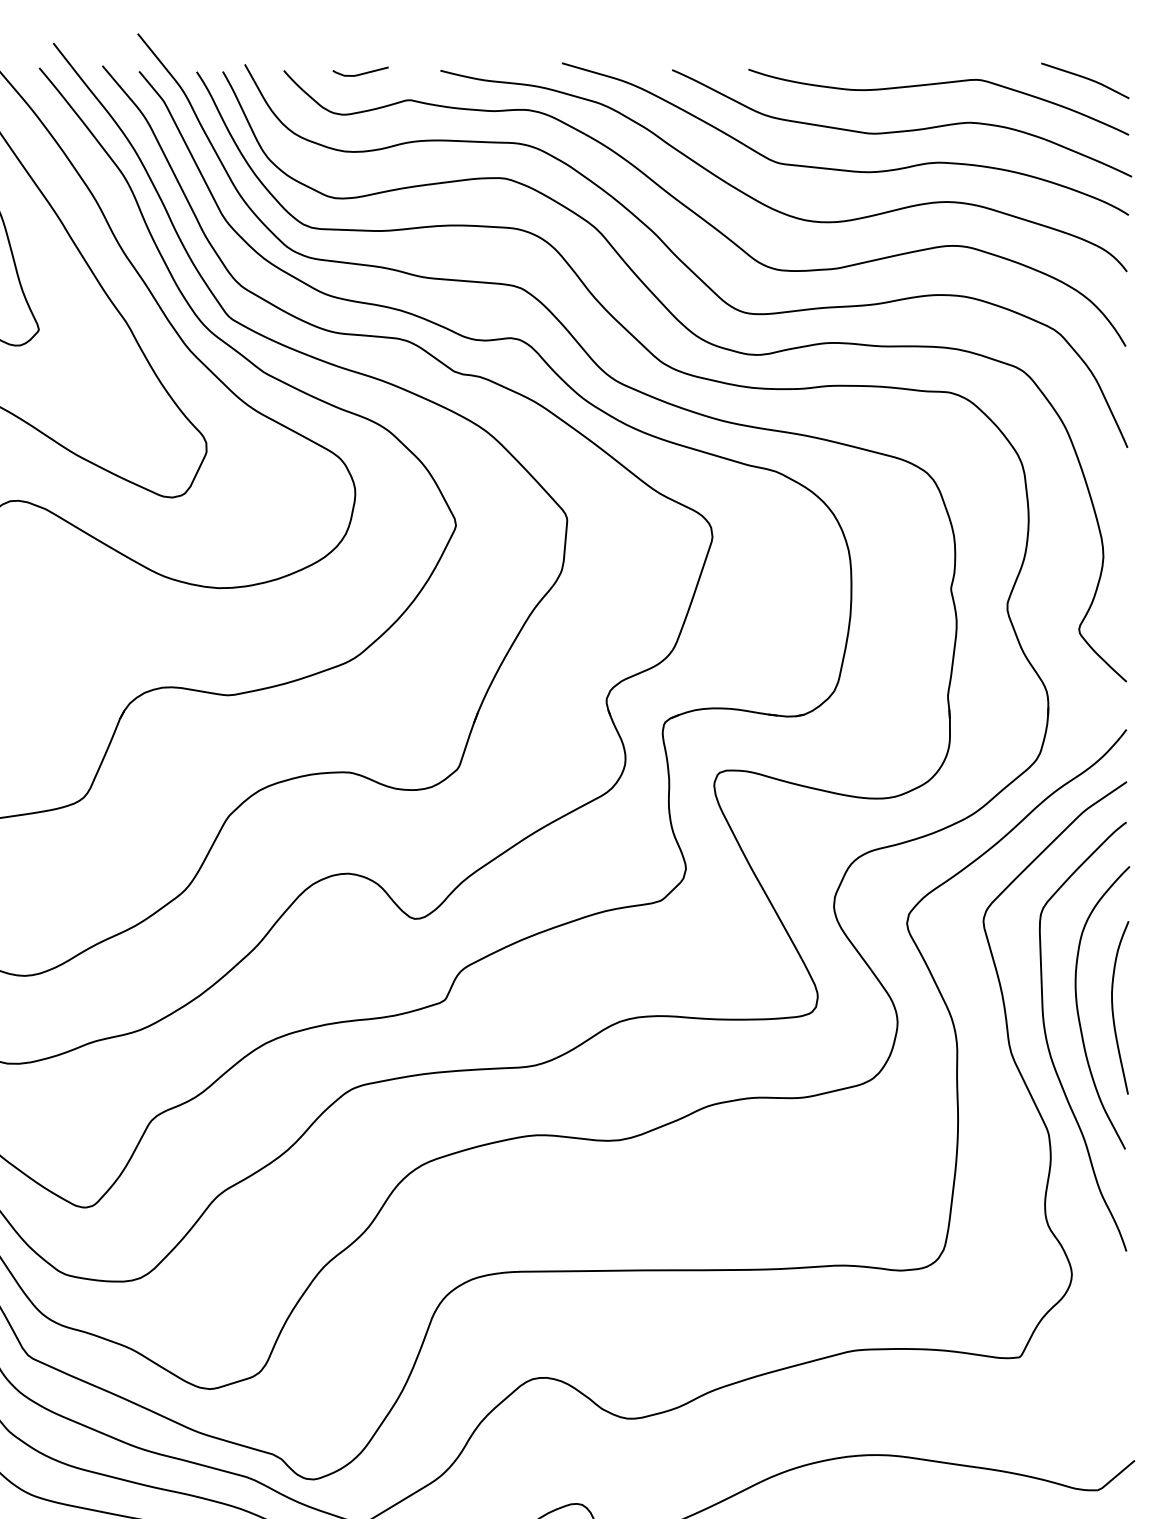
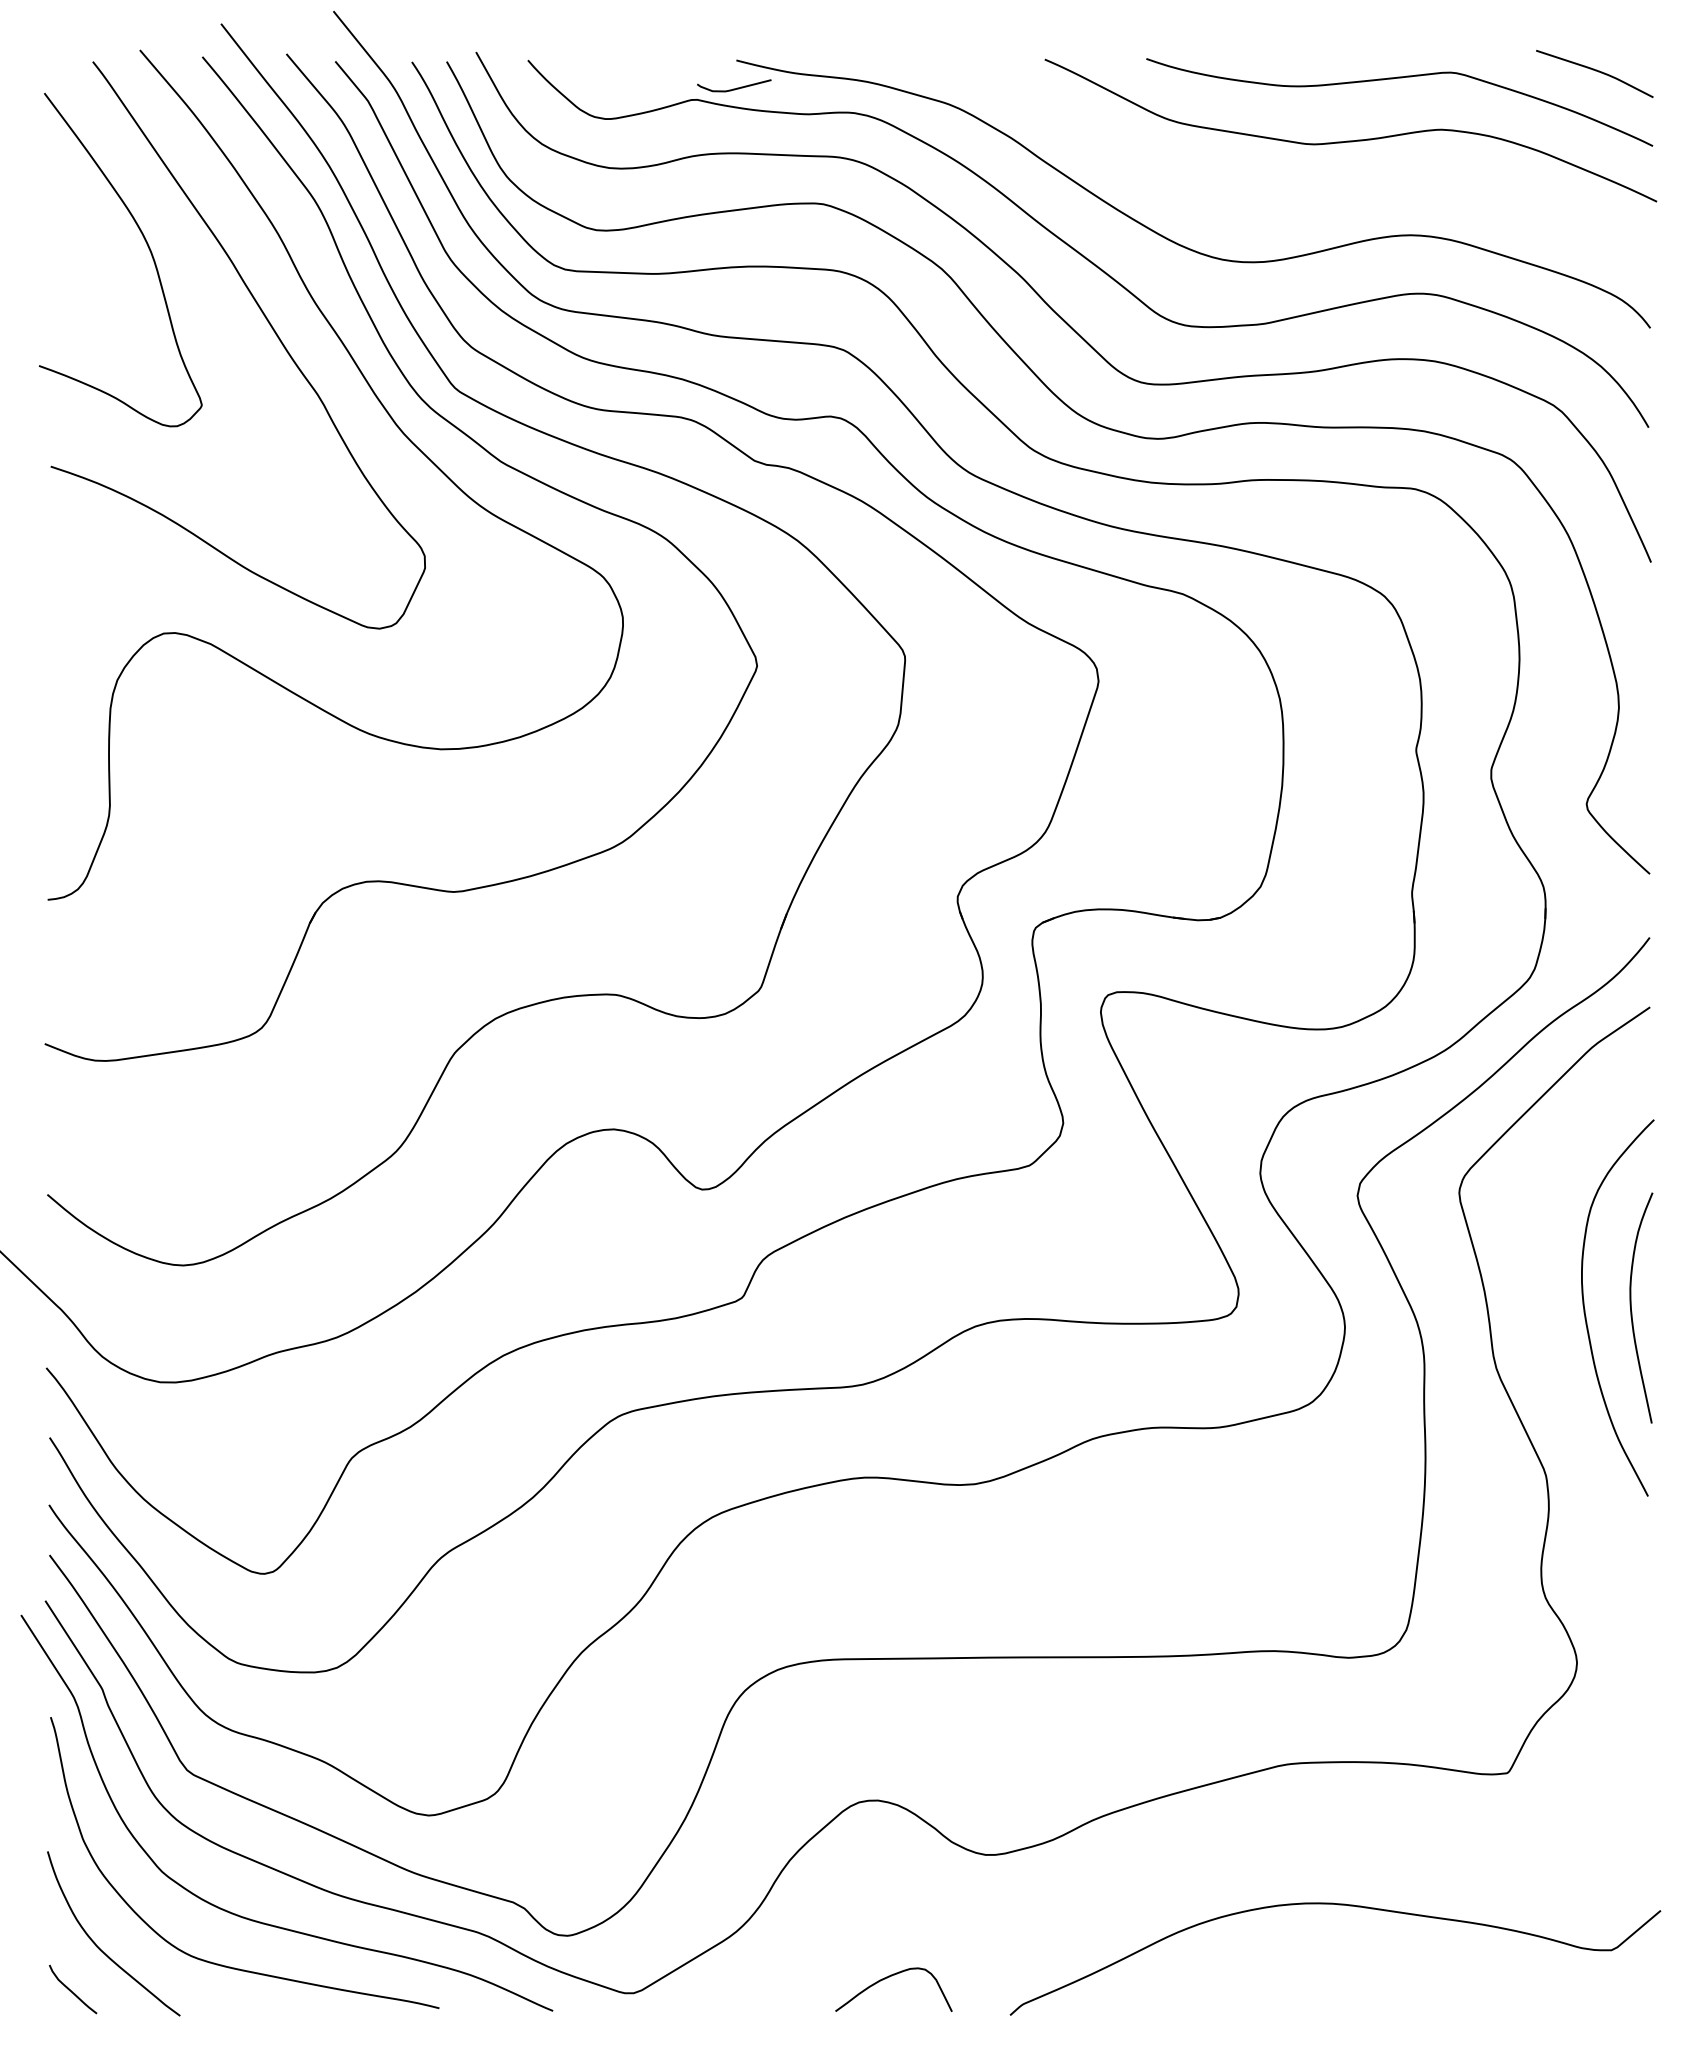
curve: (360, 73) -> (734, 88), moved
curve: (840, 169) -> (1268, 191), removed
curve: (1048, 1046) -> (1546, 1359), removed

